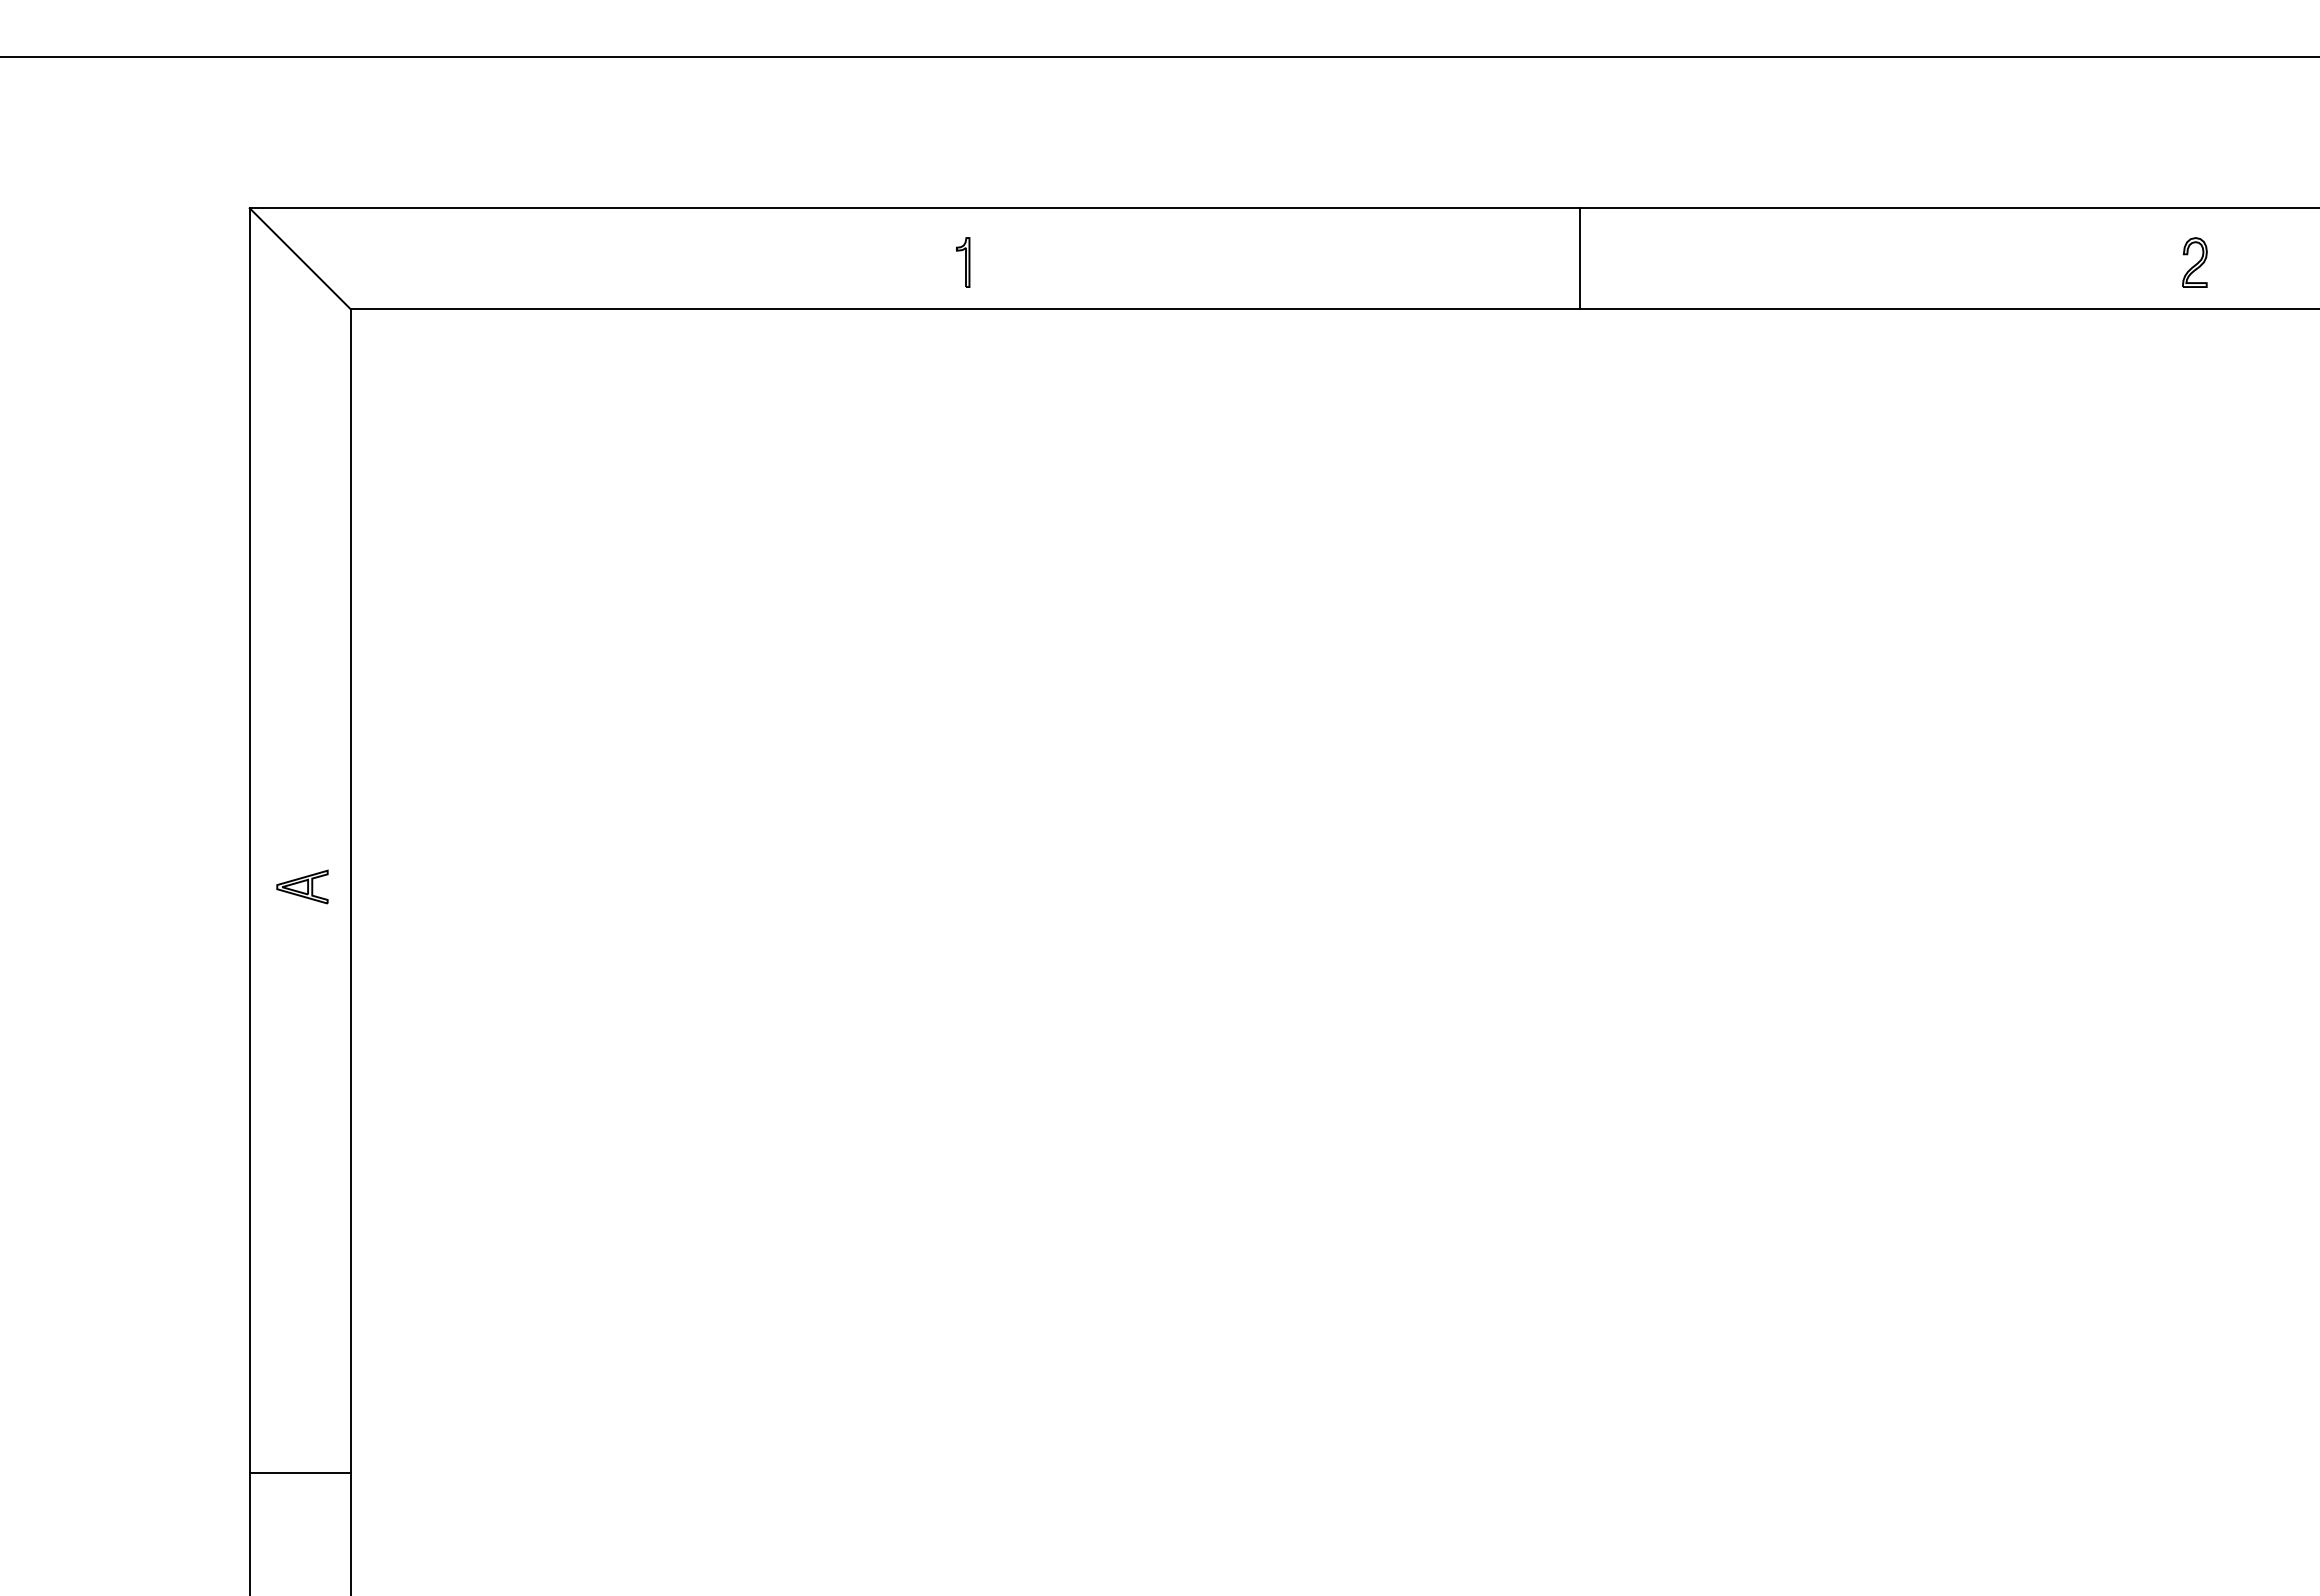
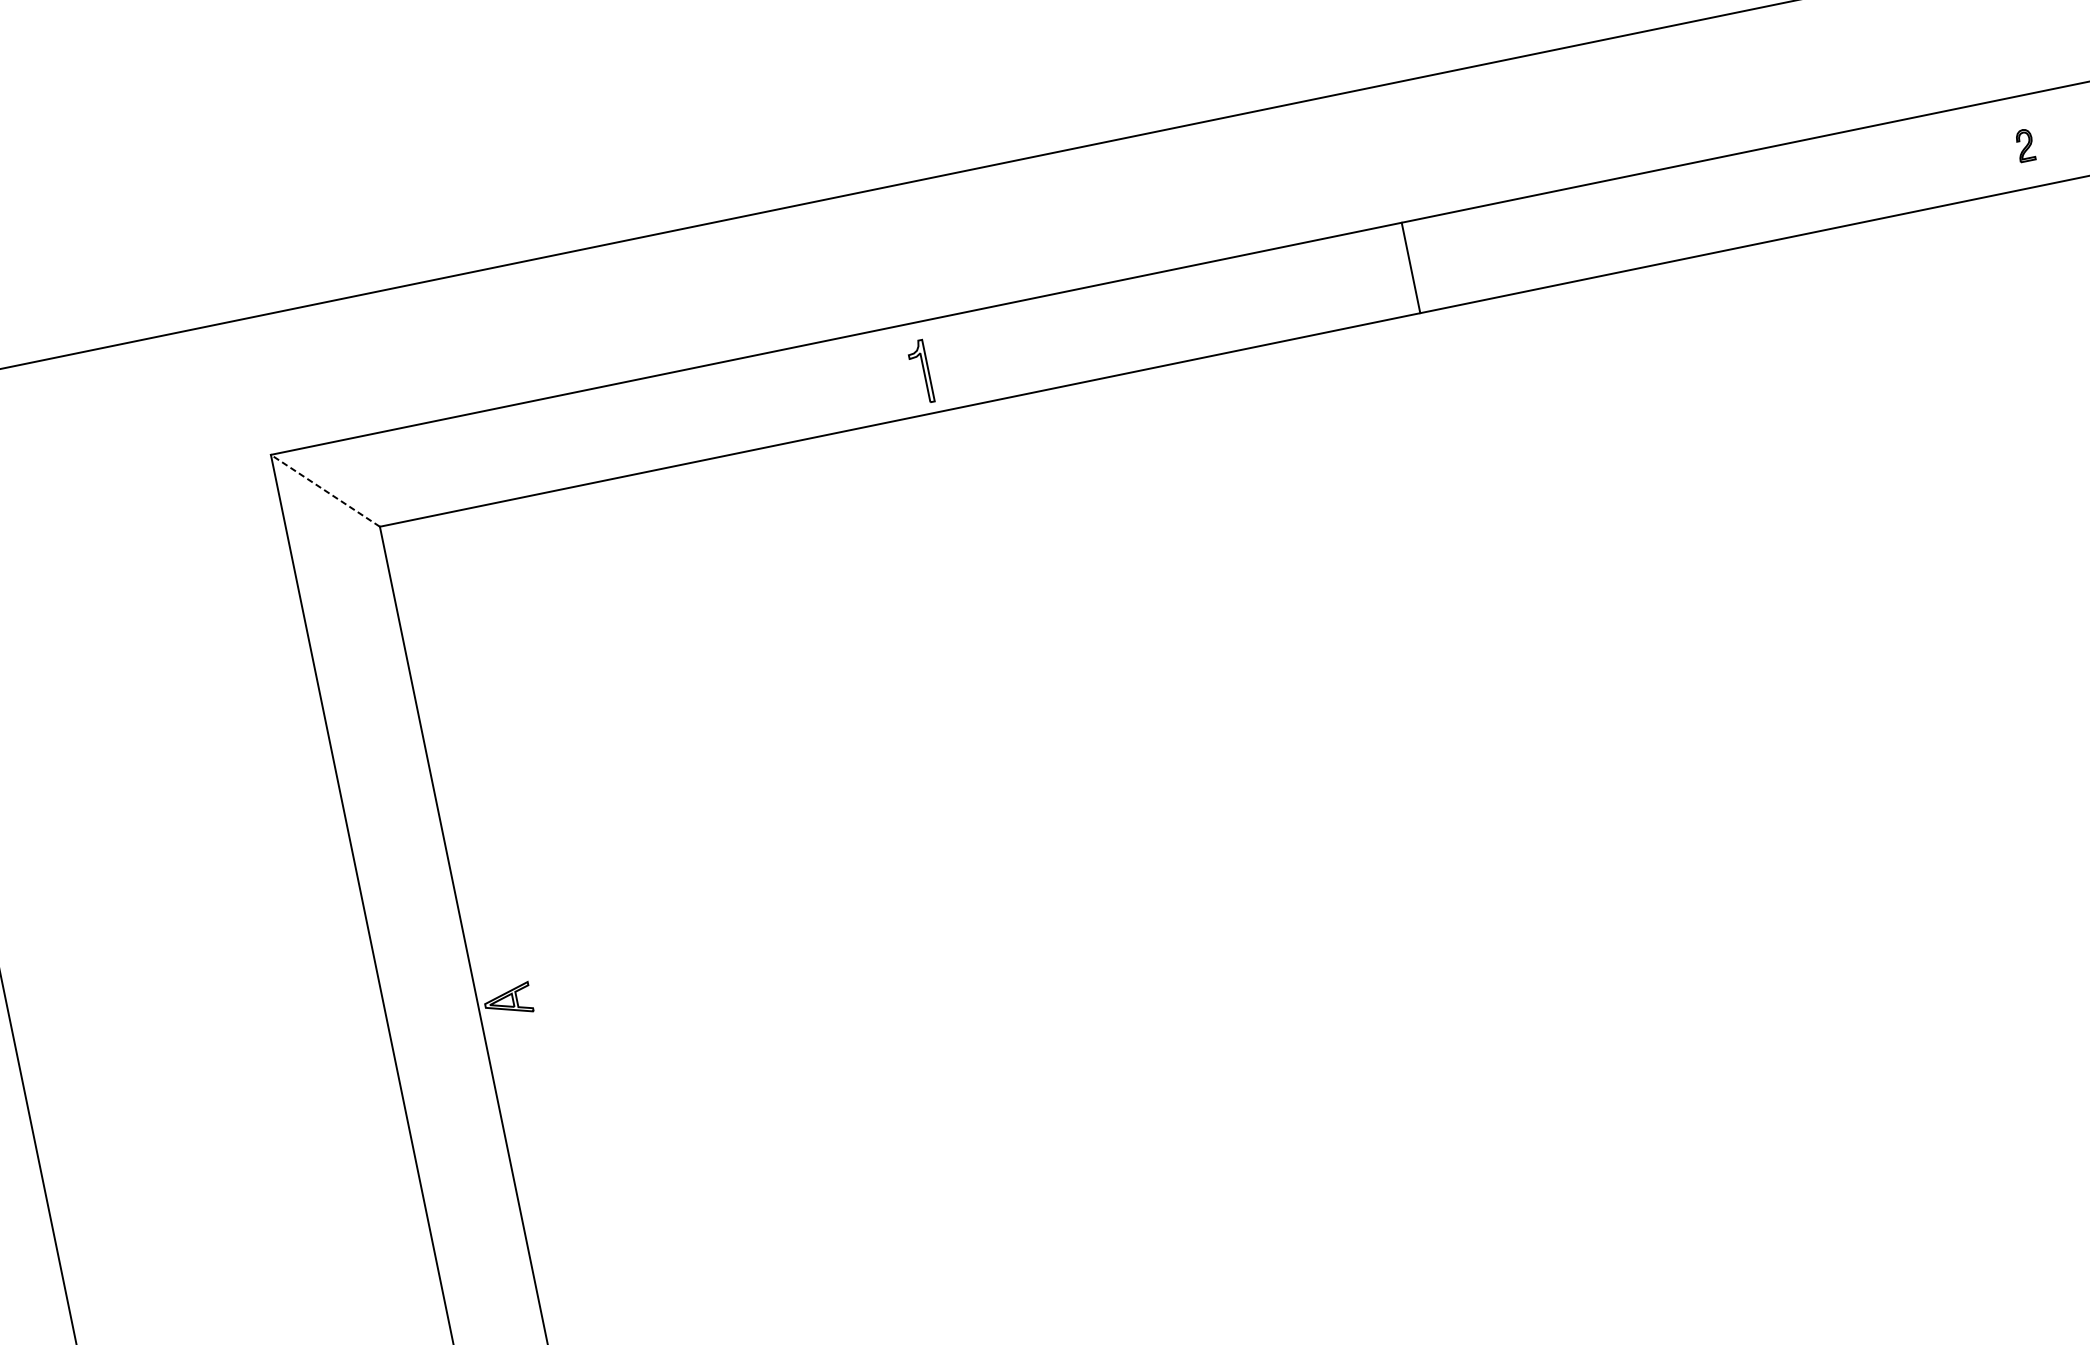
line: (299, 258) -> (324, 490), solid -> dashed
line: (1579, 258) -> (1410, 267), moved
part: (963, 262) -> (920, 372), size x1.4
part: (2194, 262) -> (2024, 145), size x0.7
part: (302, 886) -> (508, 1000), moved

